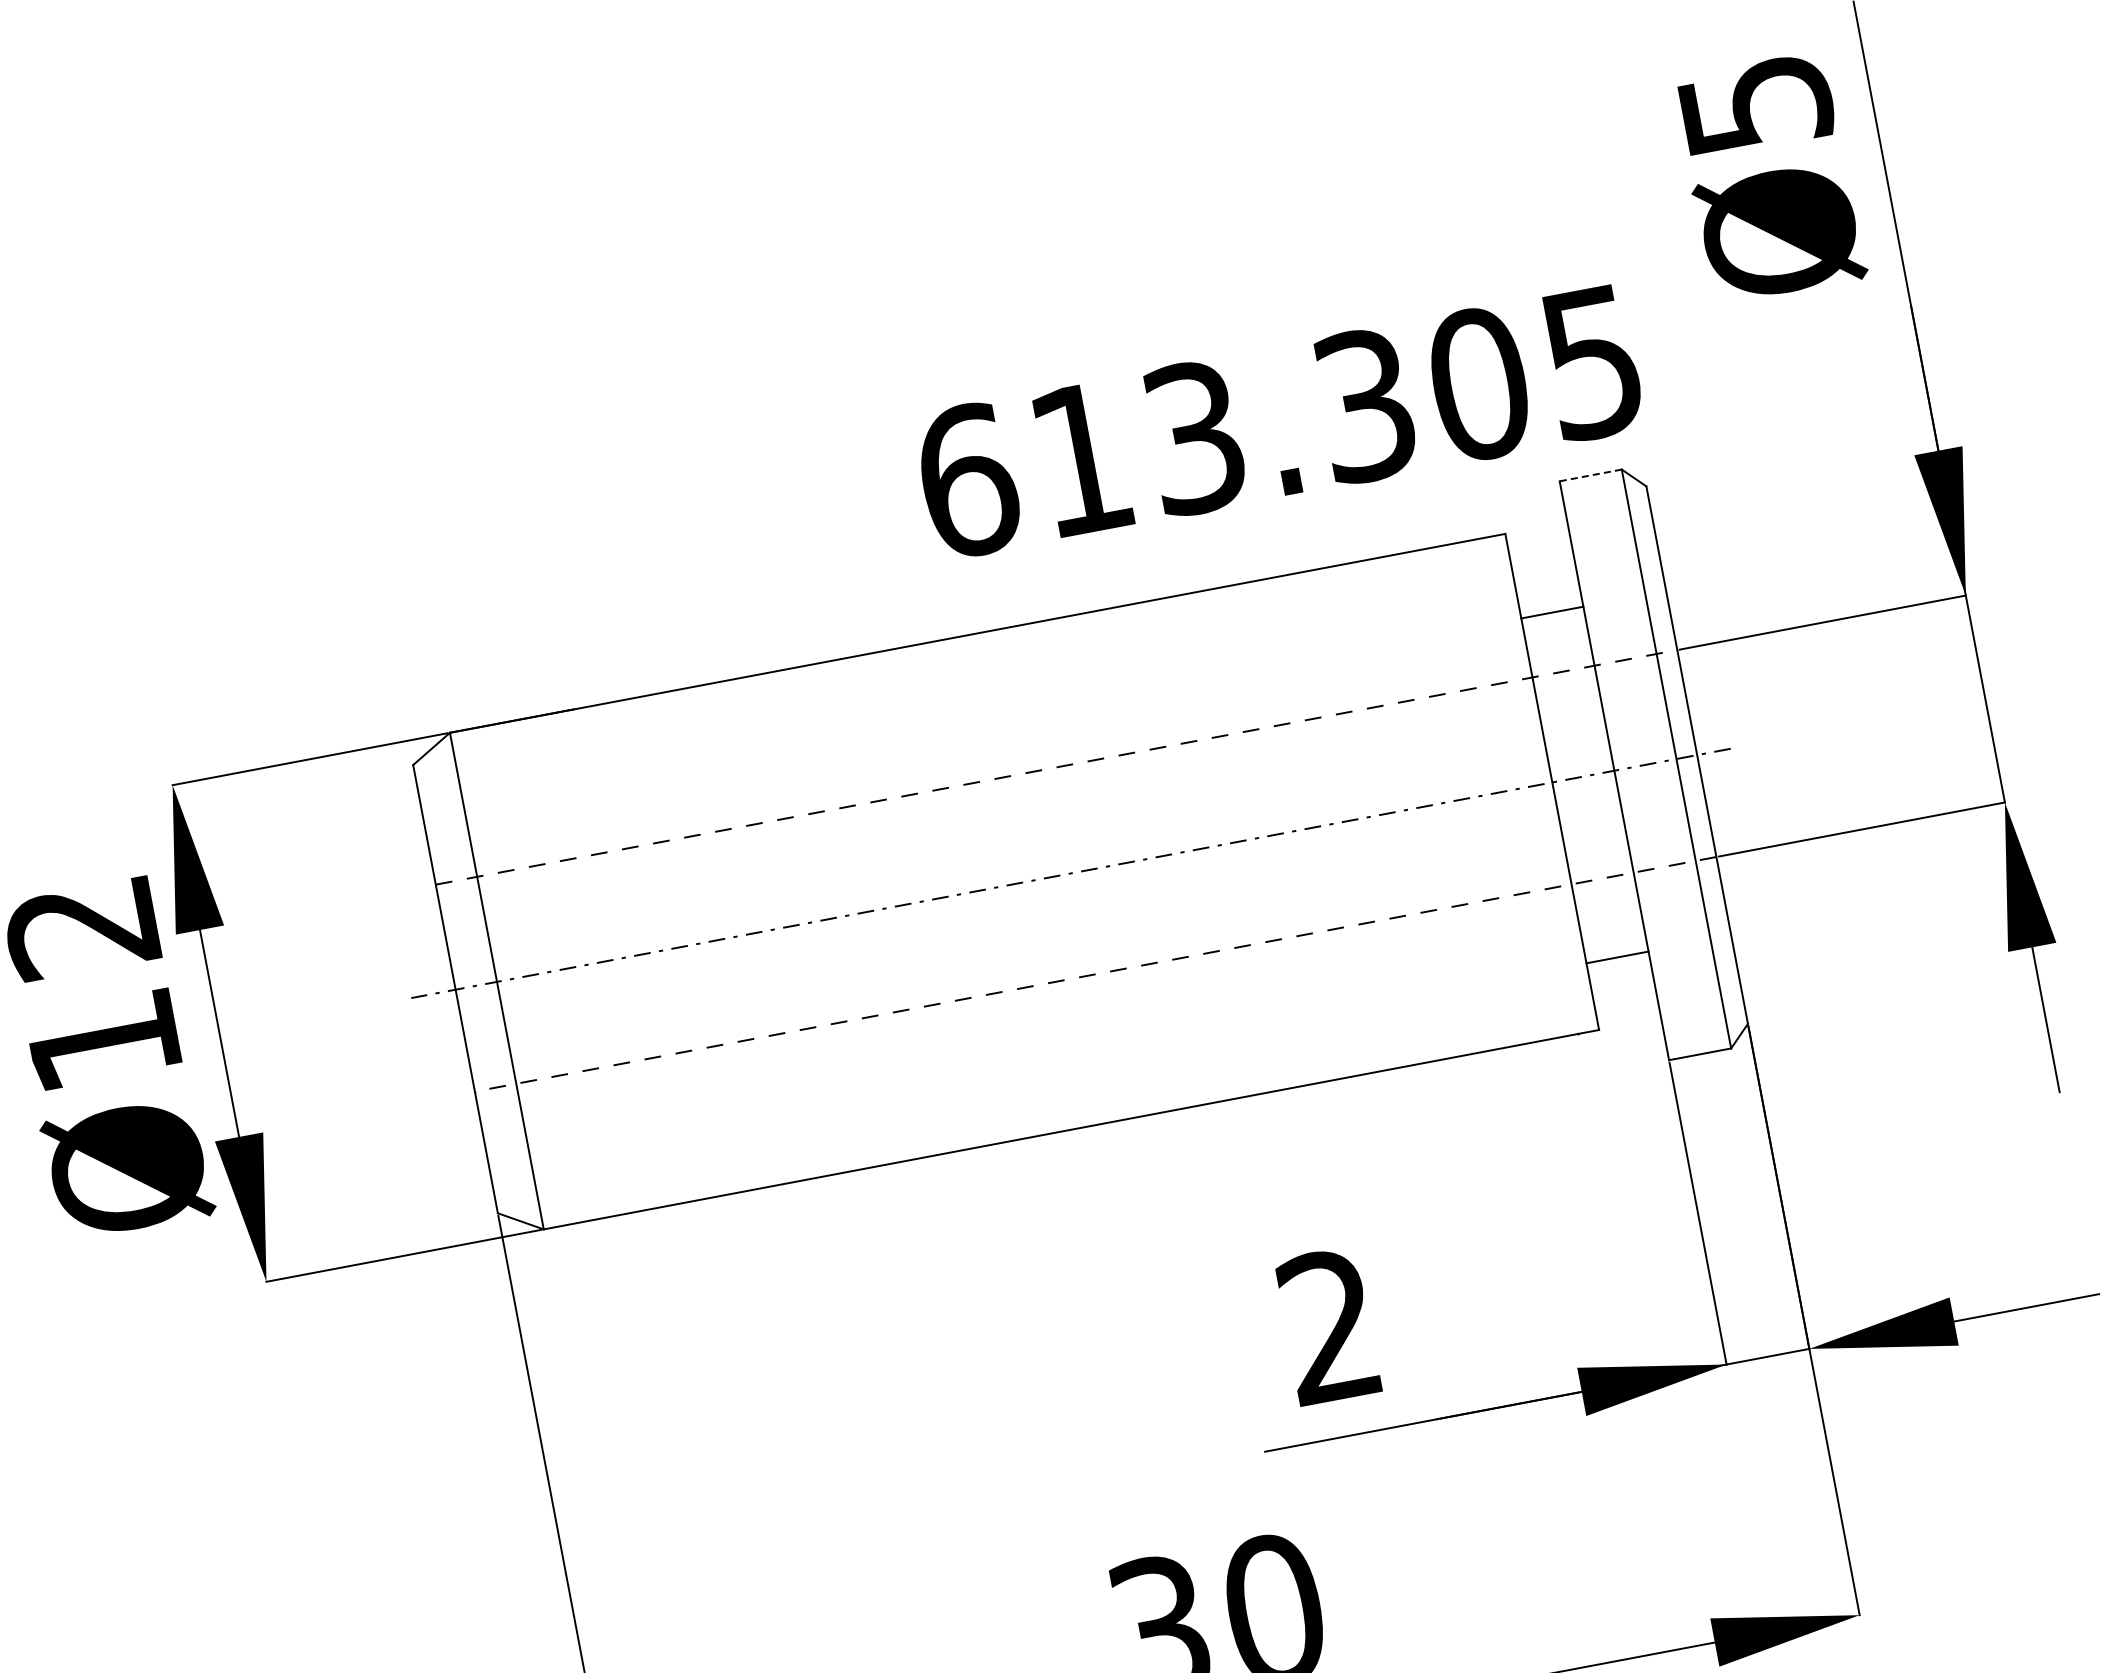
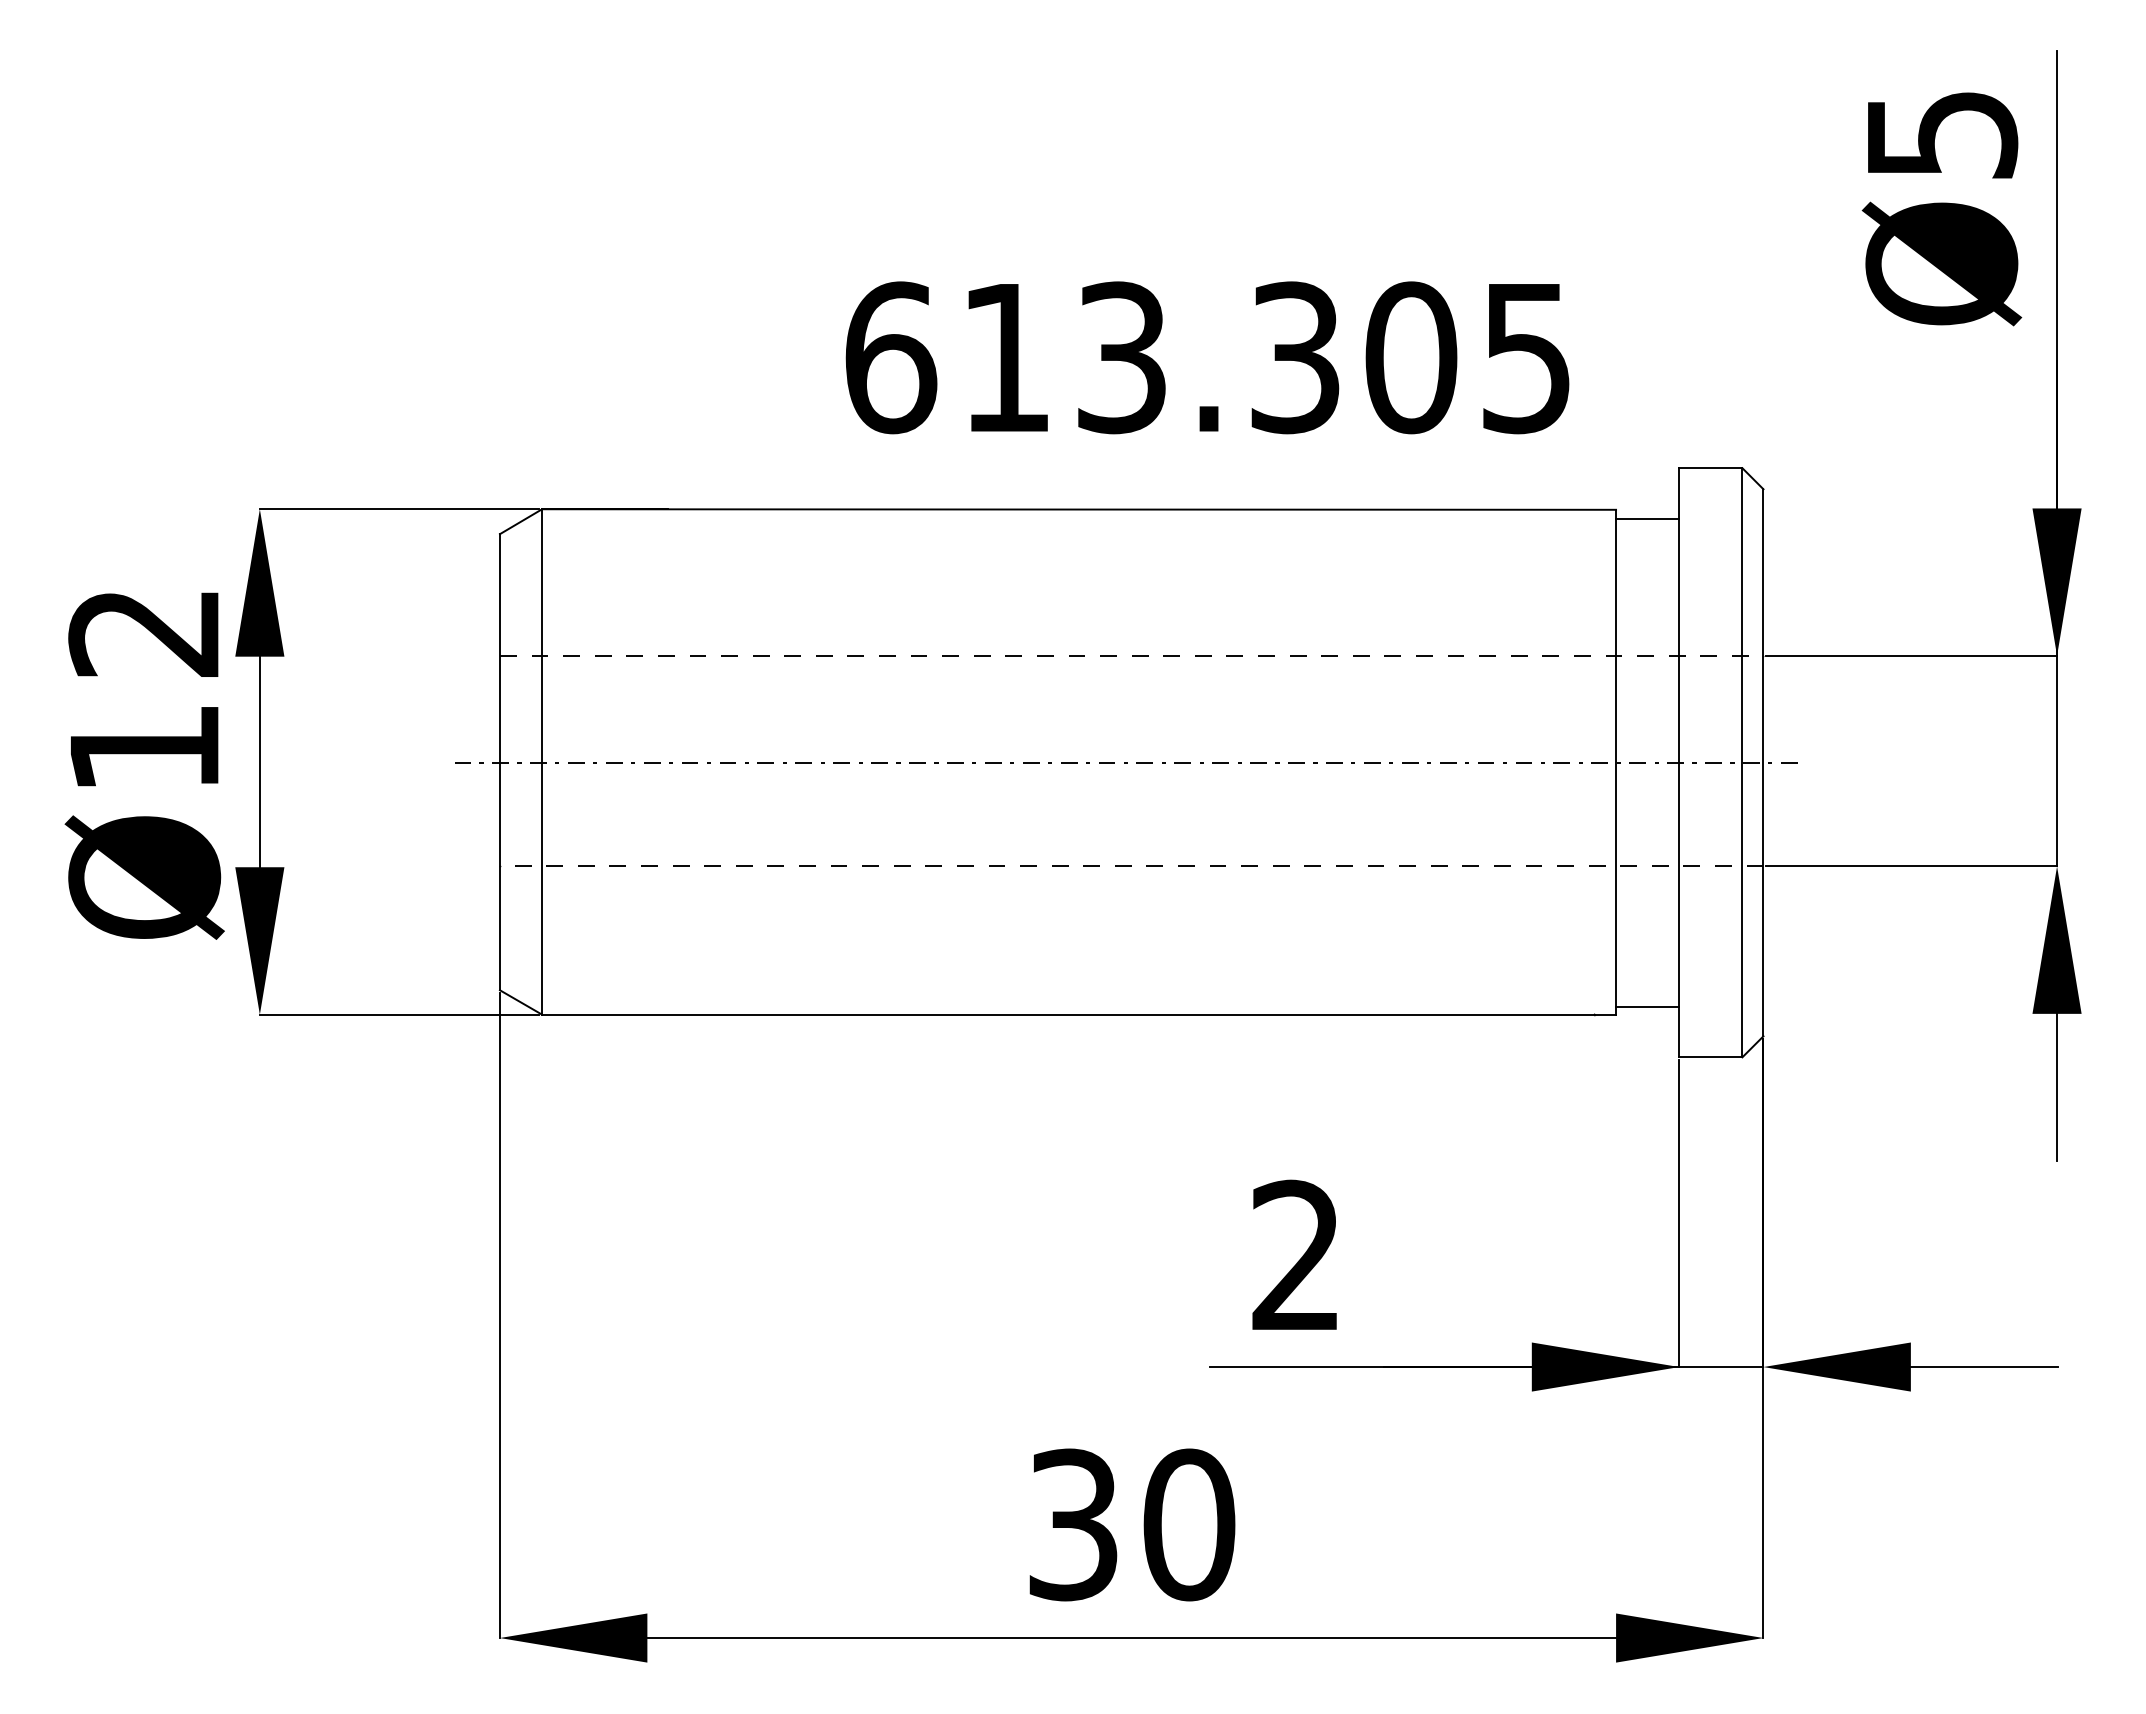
text: (1279, 421) -> (1207, 357), moved
line: (1590, 475) -> (1710, 468), dashed -> solid
line: (1552, 612) -> (1647, 518), moved
line: (1617, 957) -> (1647, 1006), moved

